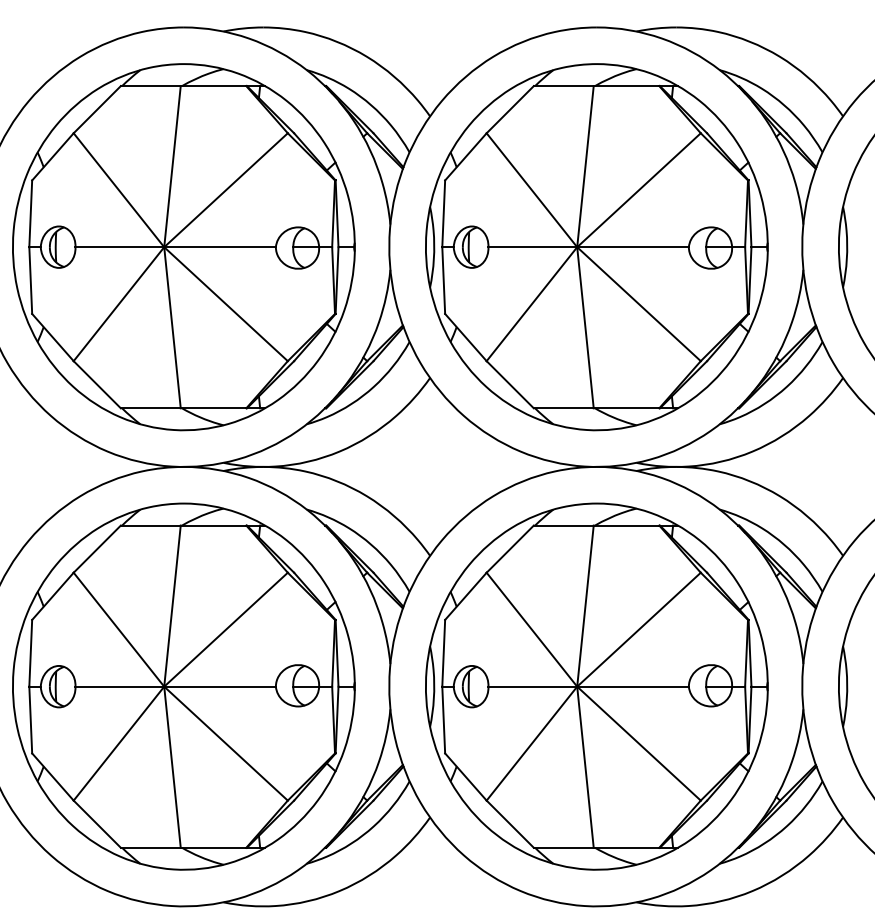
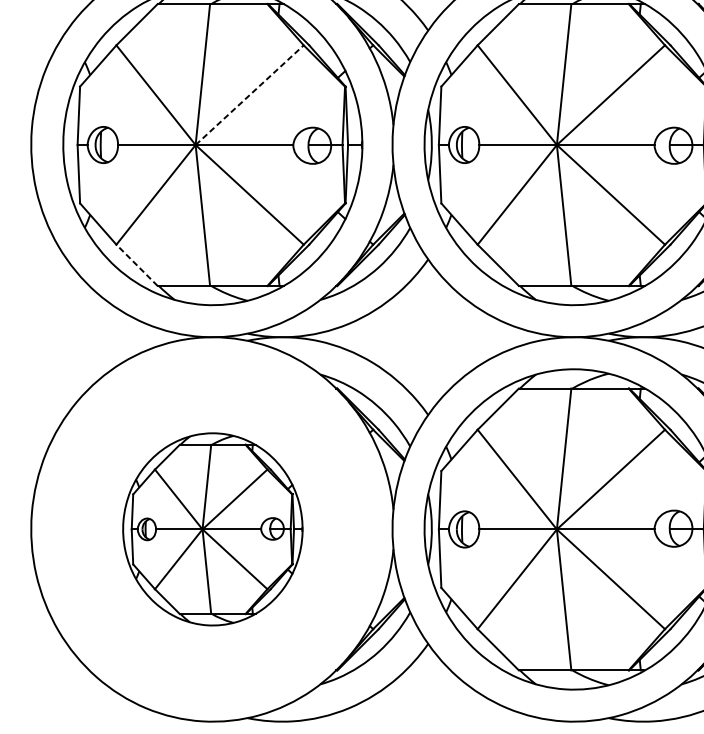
line: (226, 189) -> (250, 94), solid -> dashed
line: (96, 384) -> (136, 265), solid -> dashed
part: (183, 686) -> (212, 529), size x0.6

